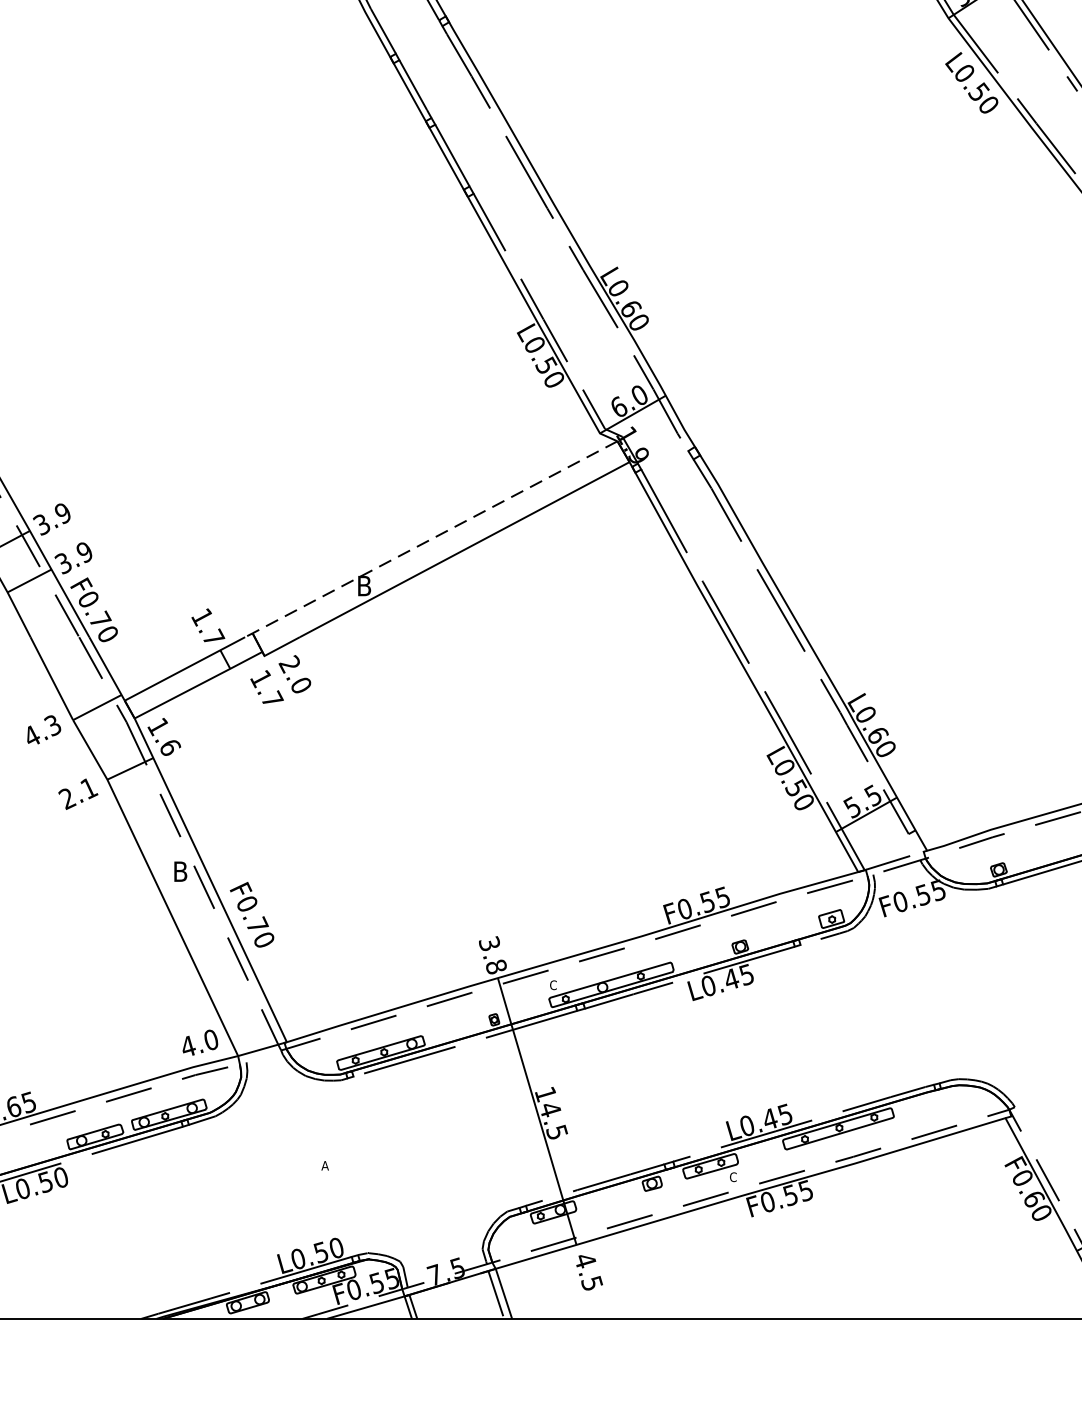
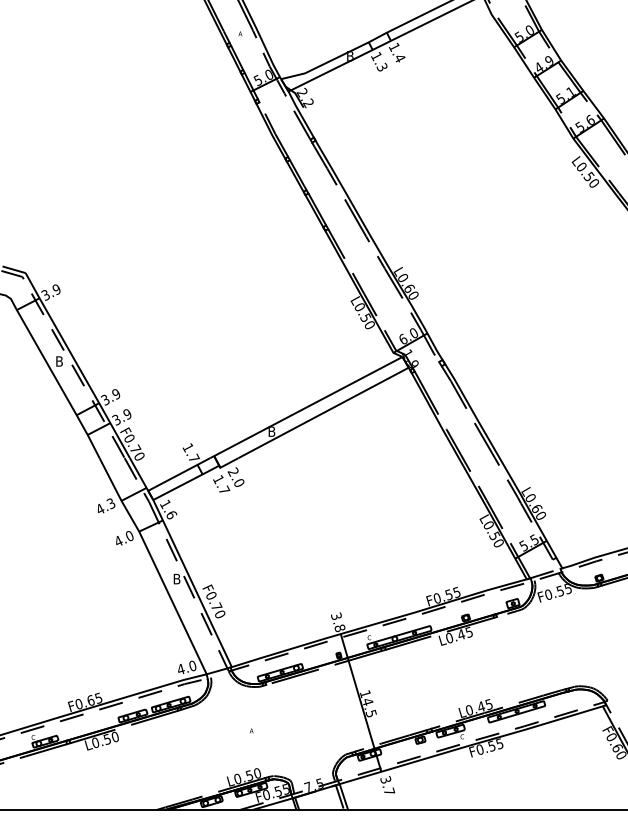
line: (429, 541) -> (305, 408), dashed -> solid
text: (78, 794) -> (124, 539), 2.1 -> 4.0
text: (588, 1271) -> (387, 785), 4.5 -> 3.7

